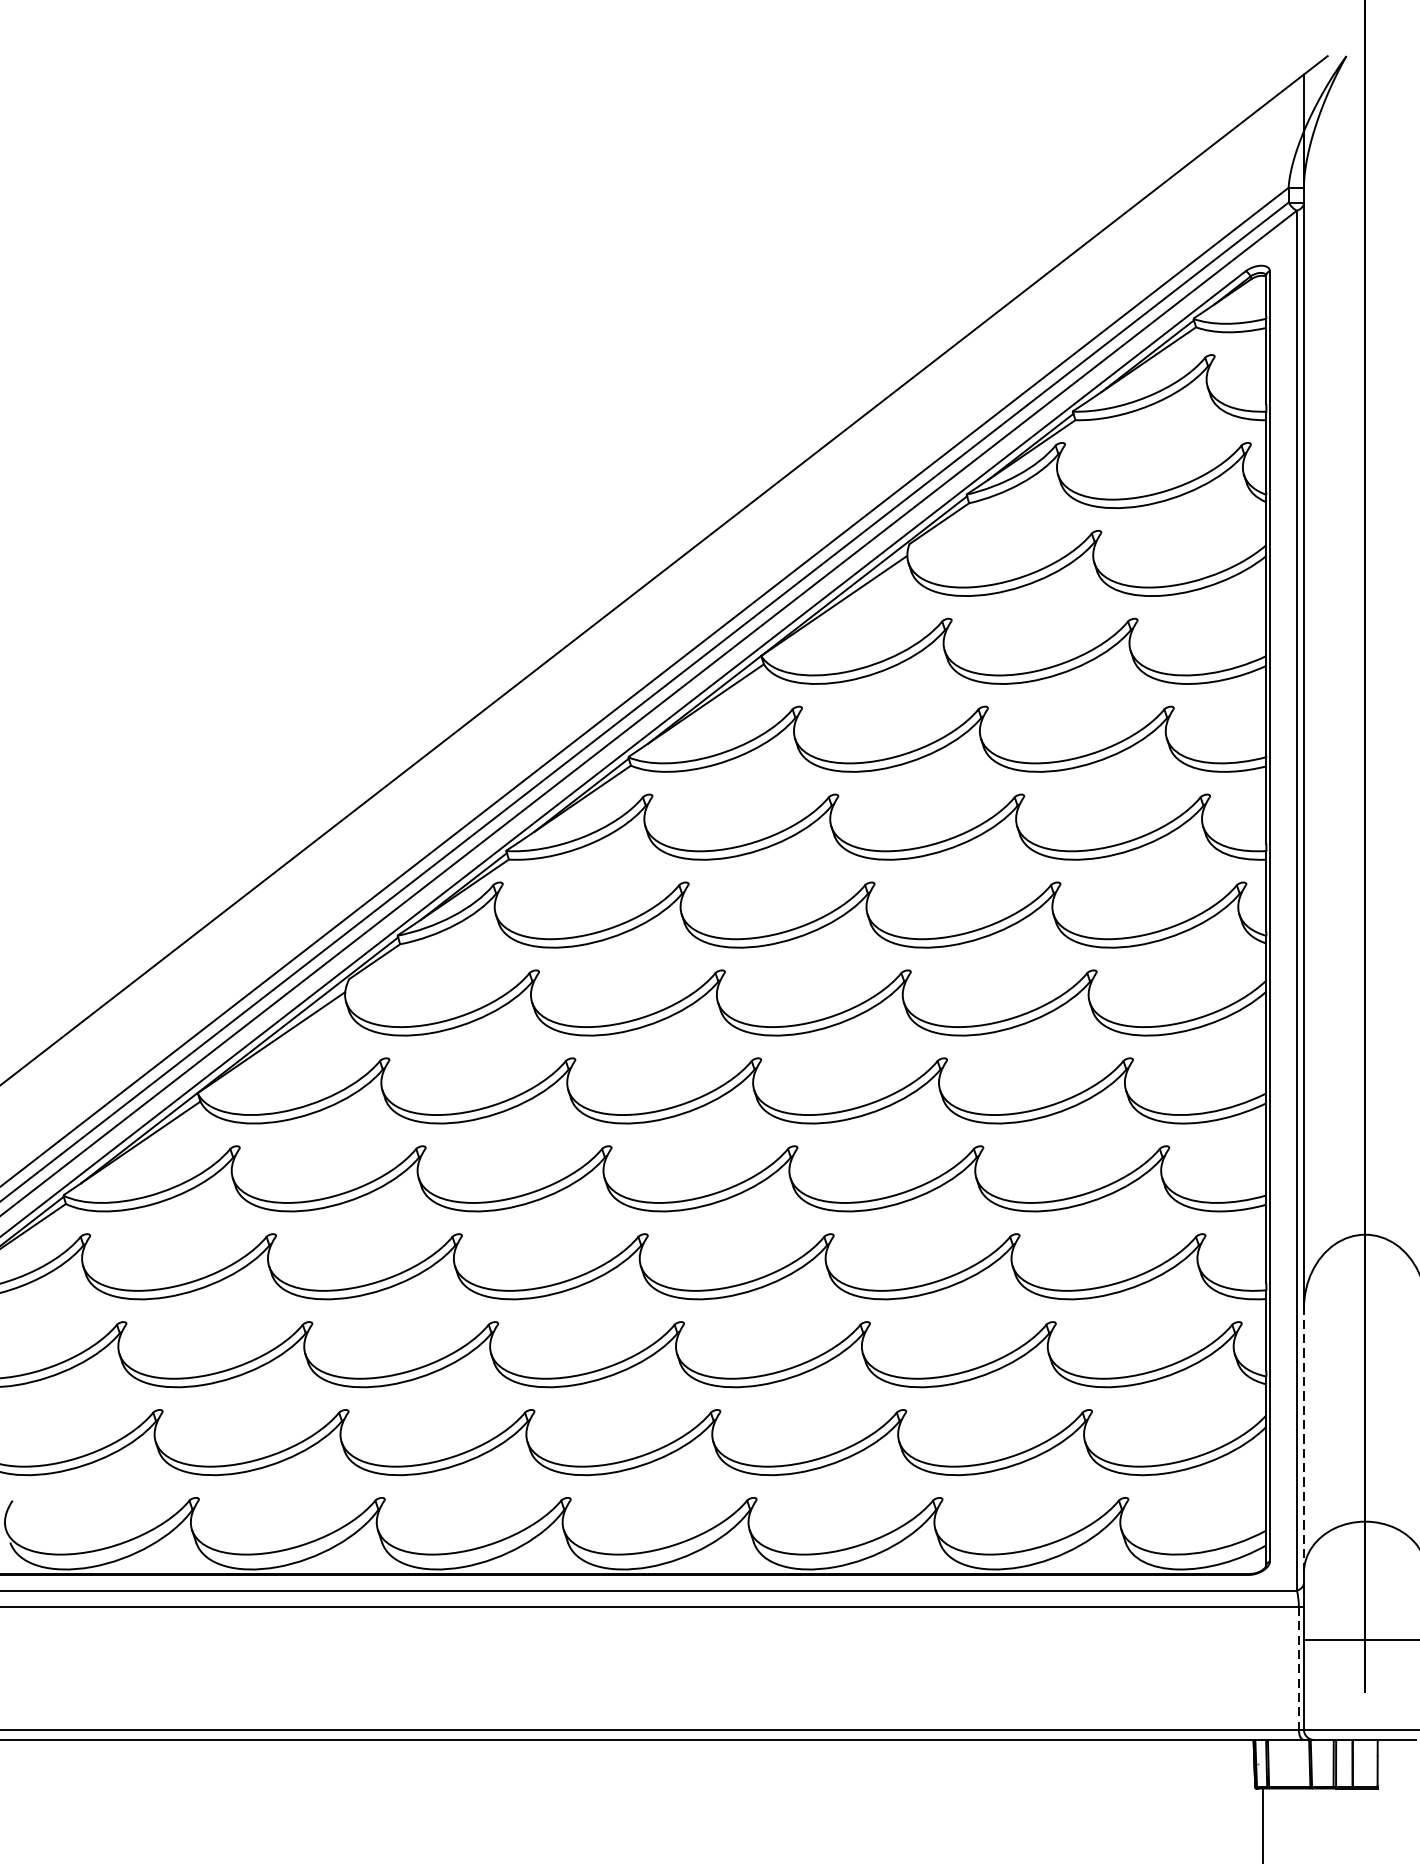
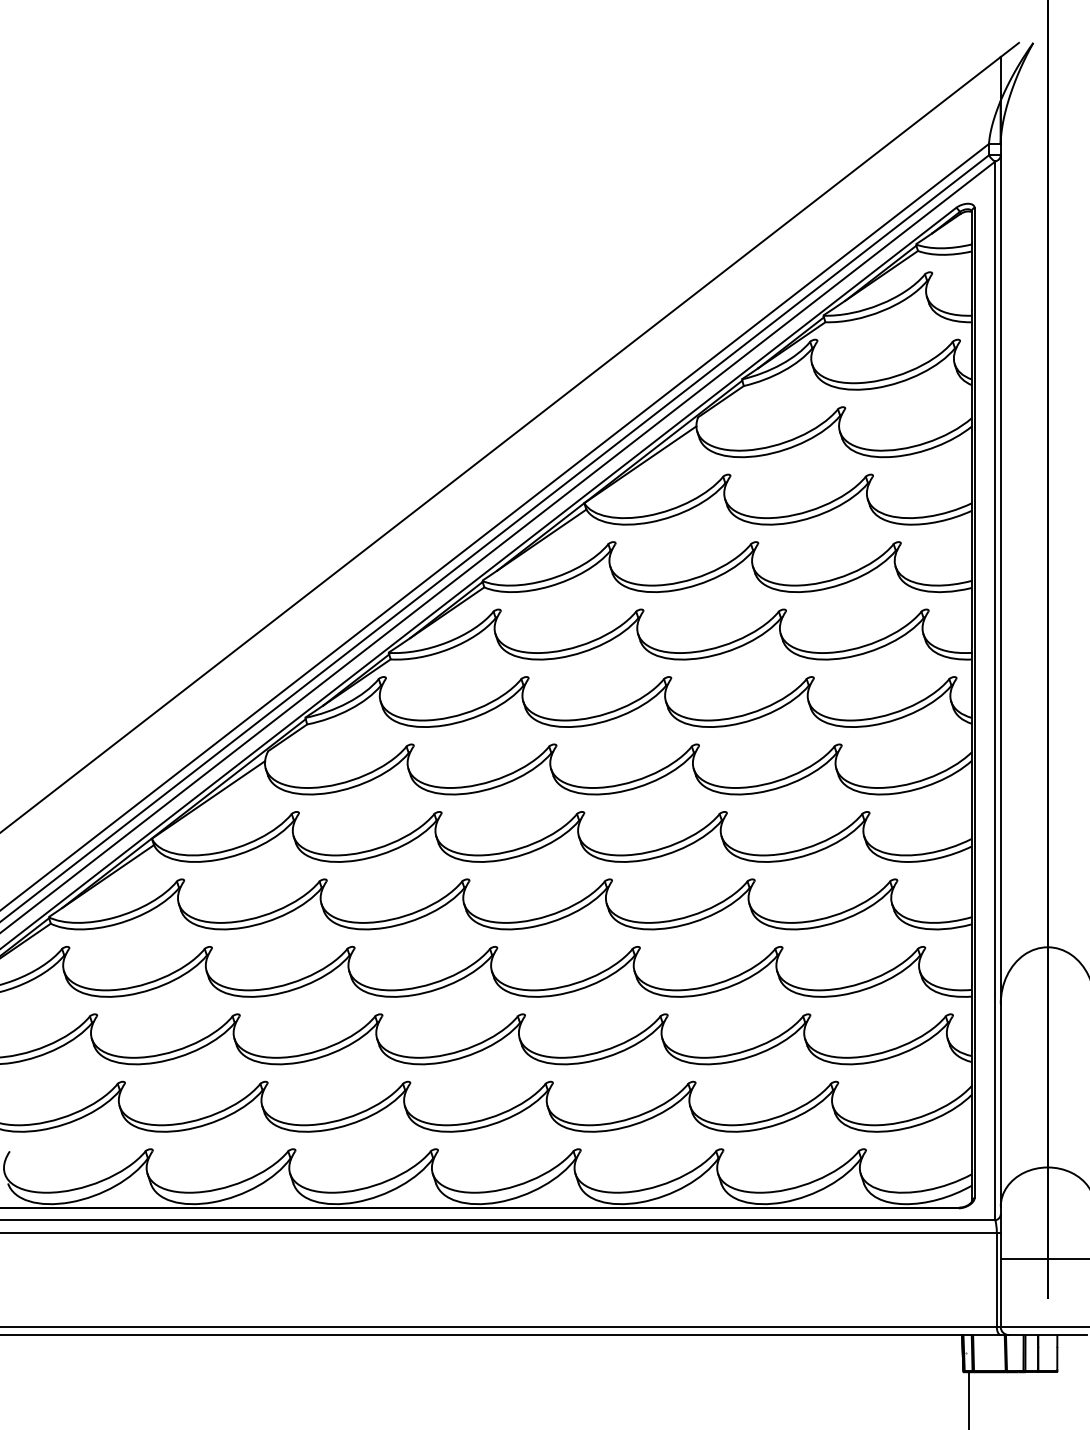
line: (1303, 1439) -> (1000, 1104), dashed -> solid
line: (1298, 1668) -> (996, 1280), dashed -> solid

